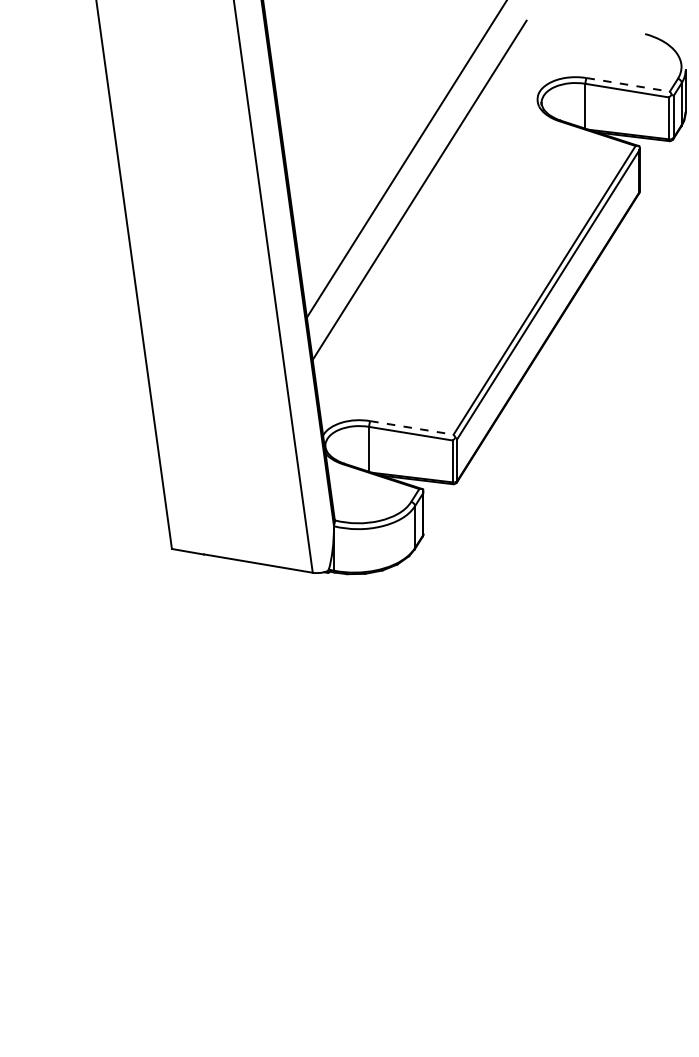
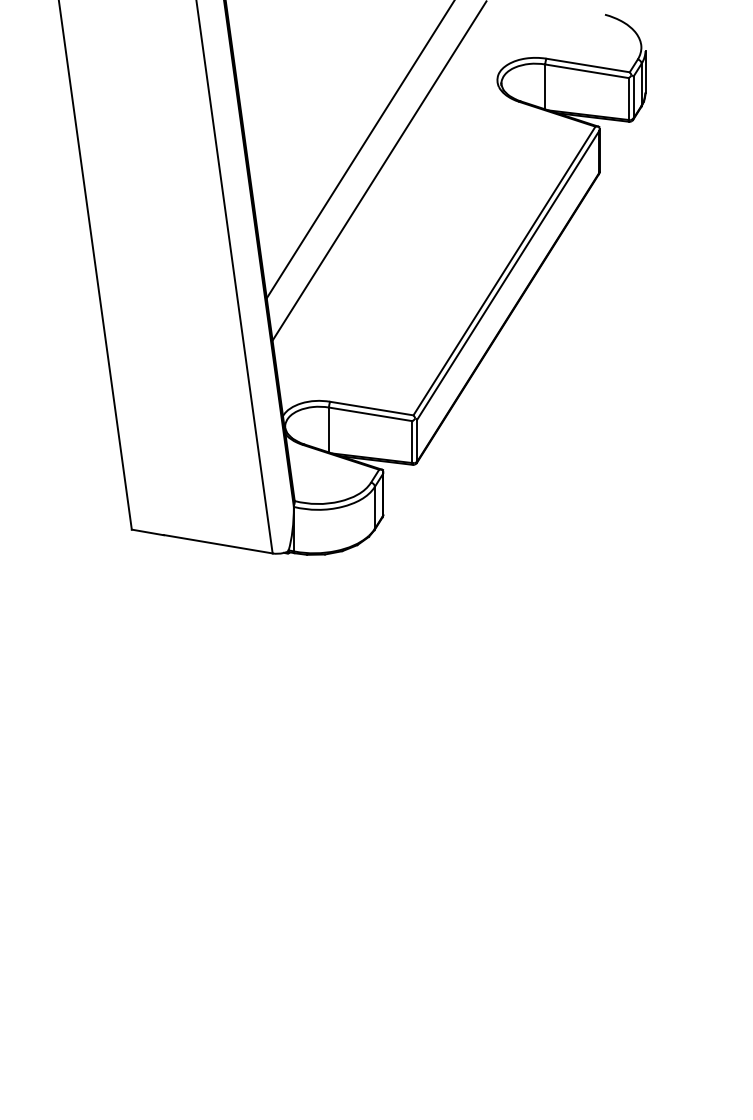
line: (628, 84) -> (588, 65), dashed -> solid
line: (412, 427) -> (372, 408), dashed -> solid

